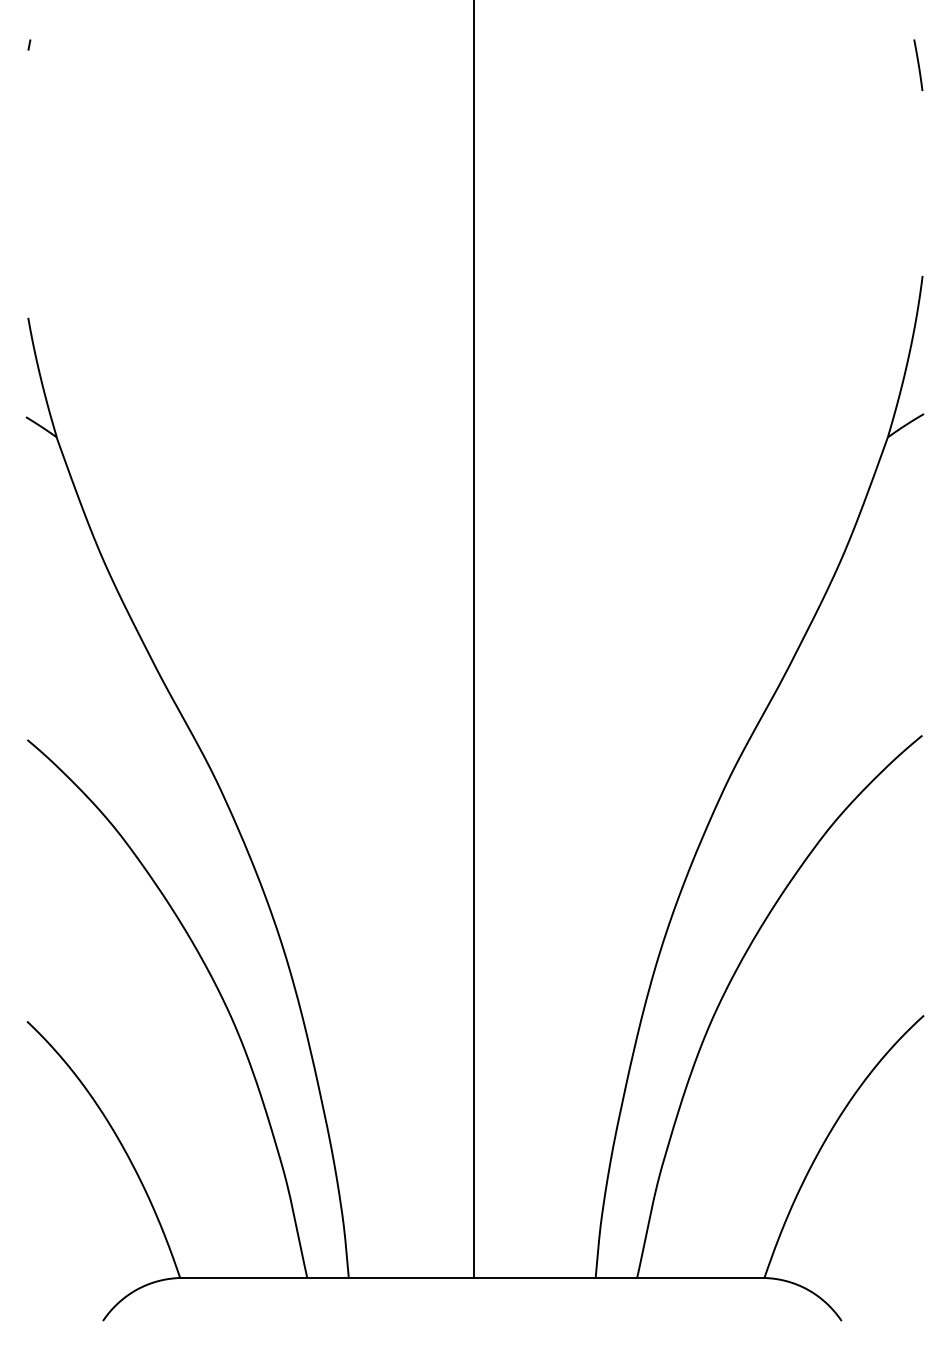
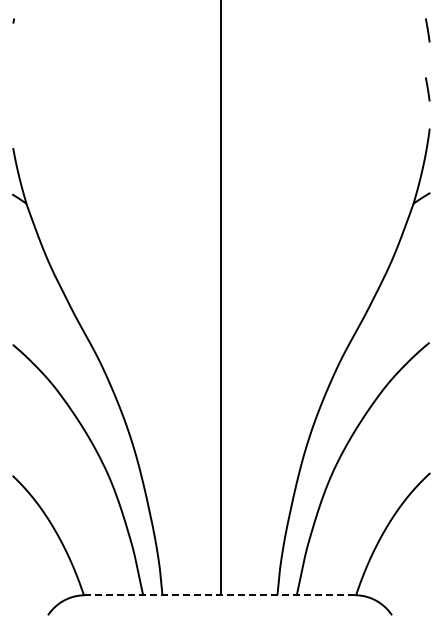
line: (917, 191) -> (427, 89), added
line: (473, 1278) -> (220, 595), solid -> dashed

